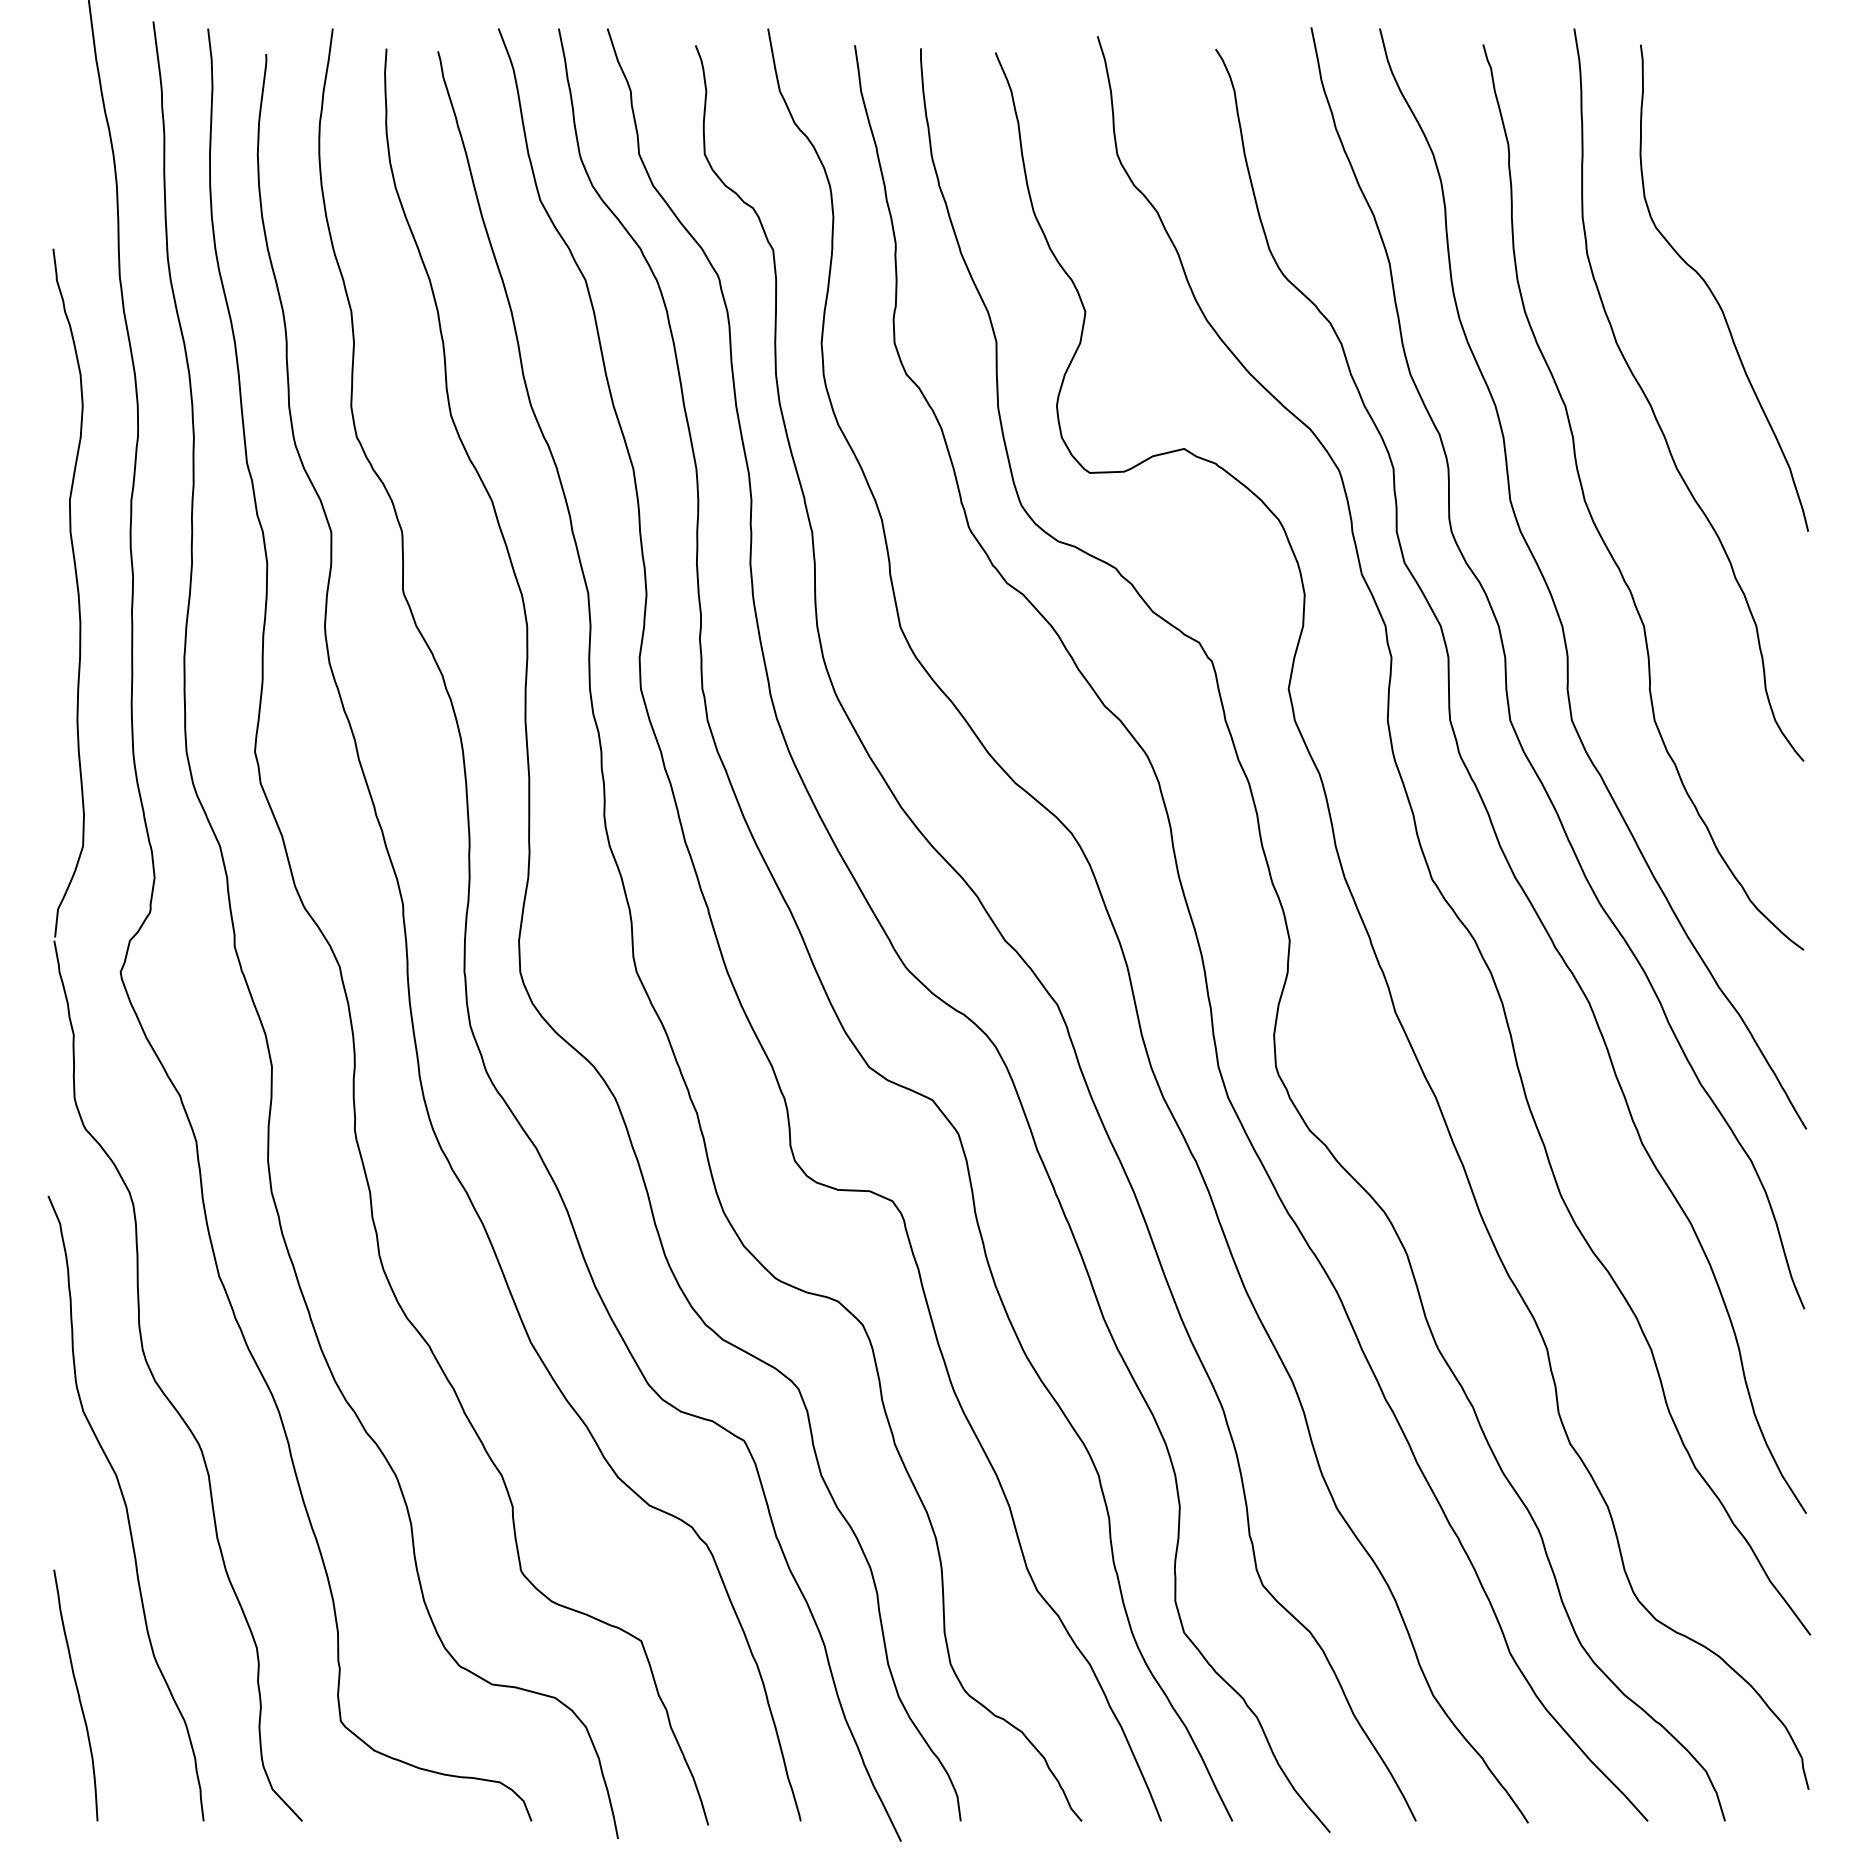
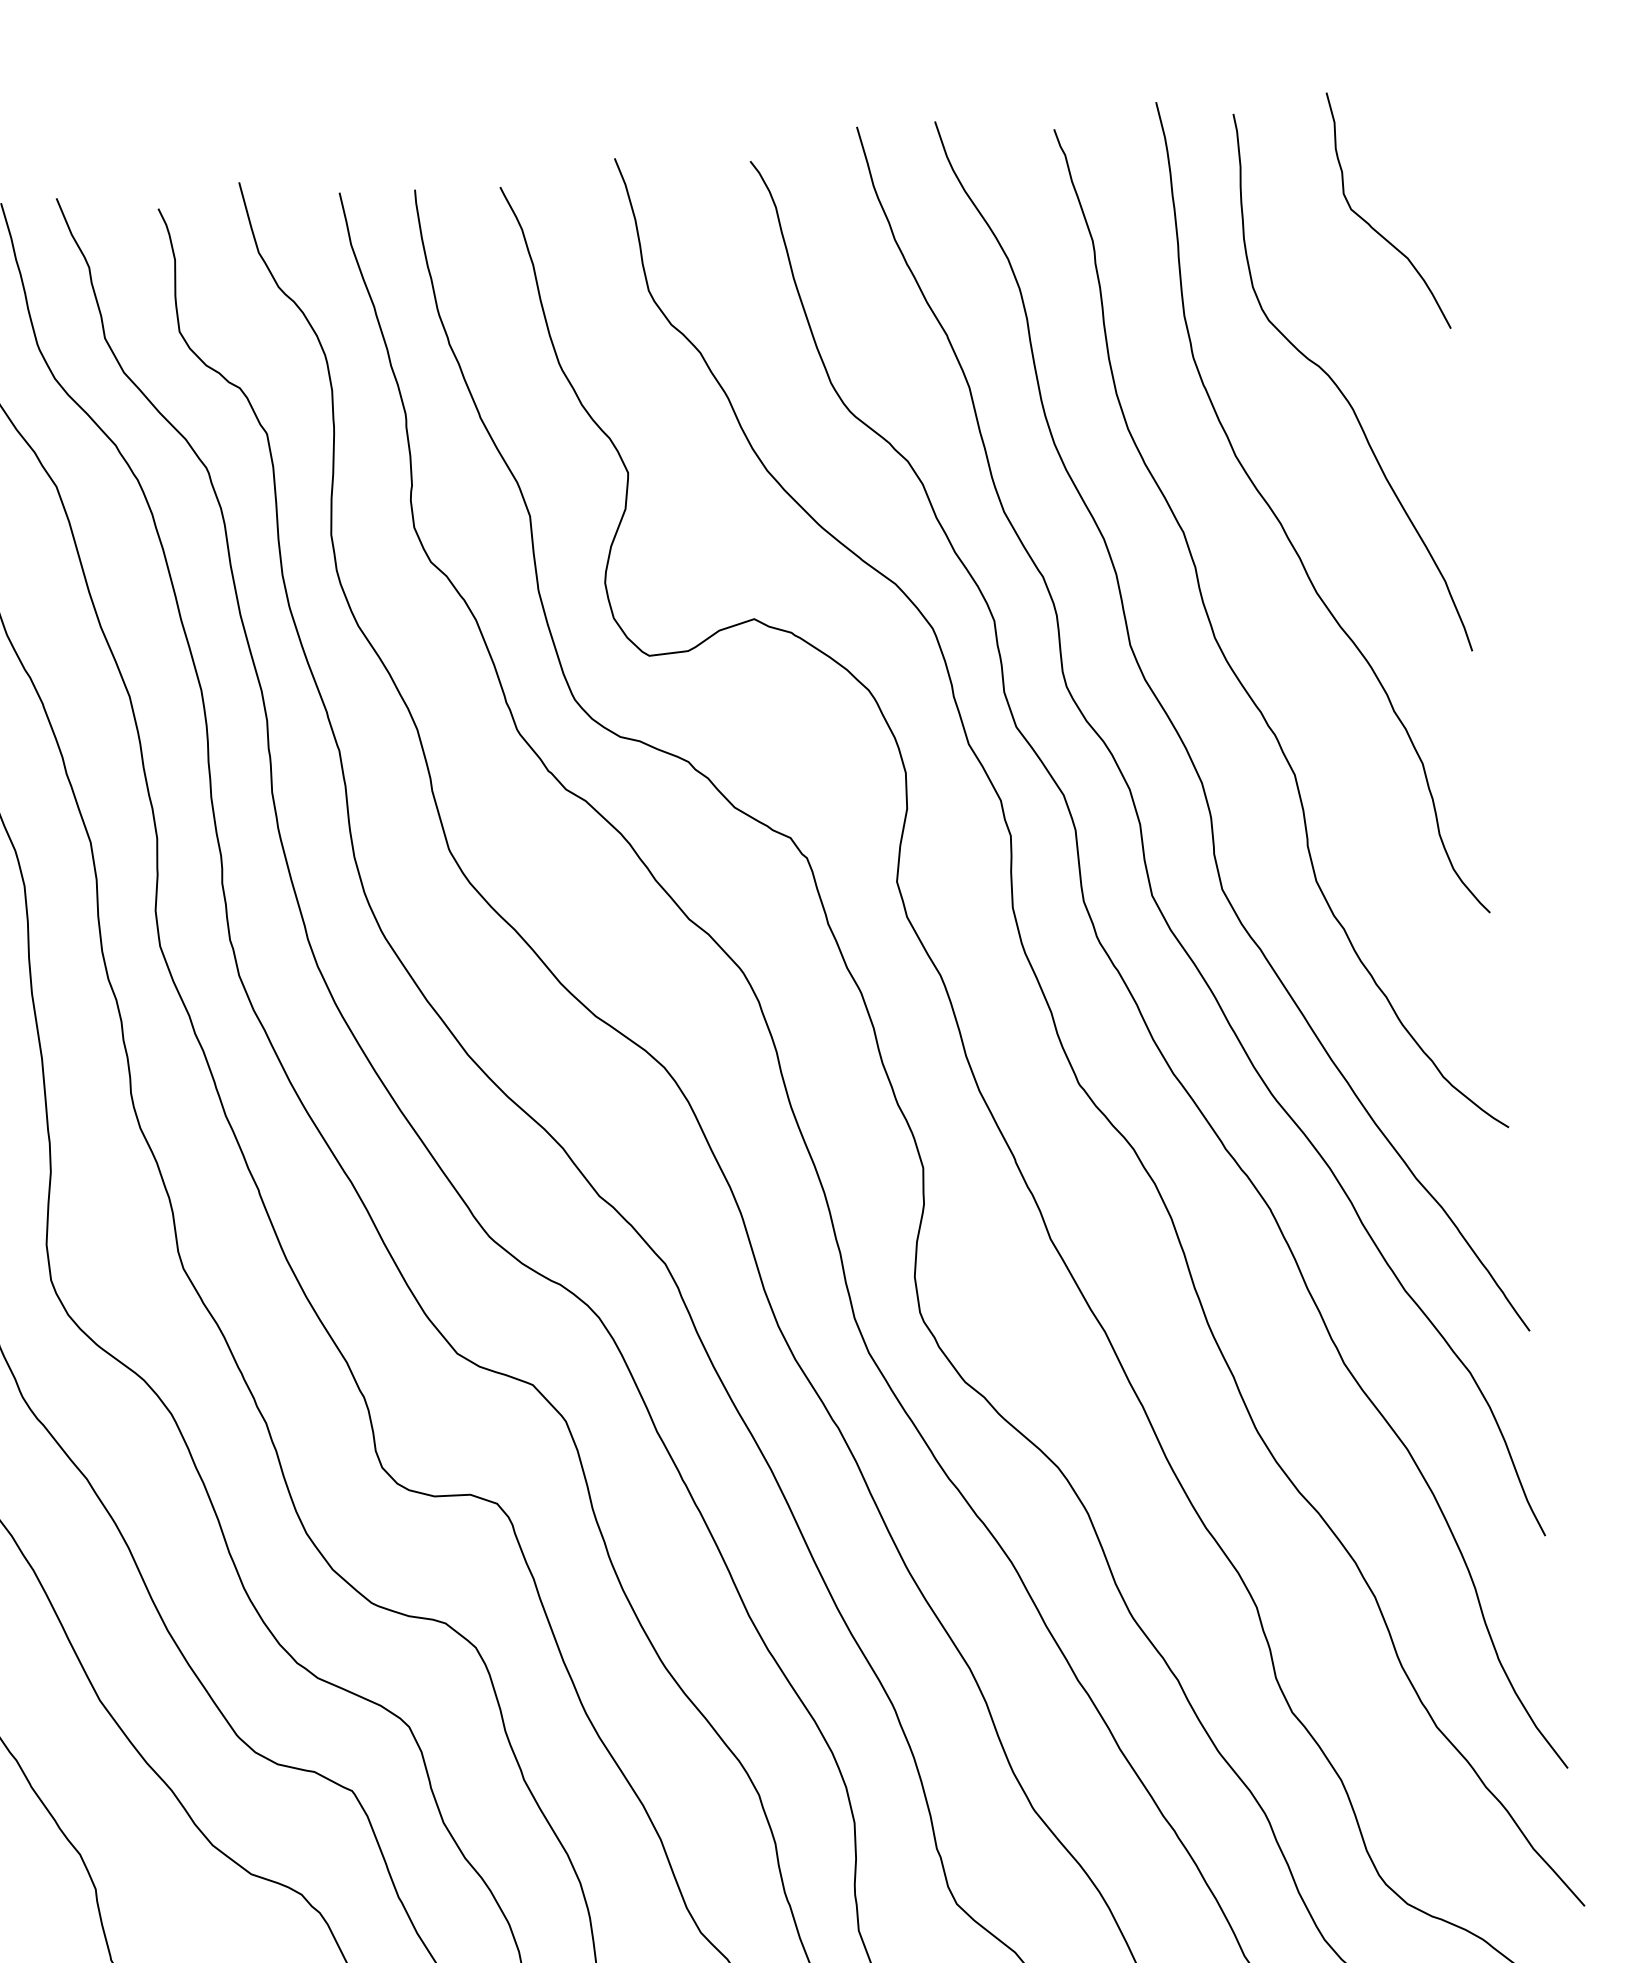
curve: (1751, 150) -> (1369, 223), added

